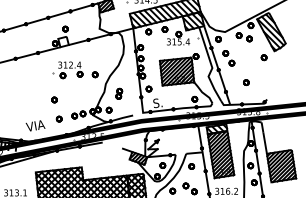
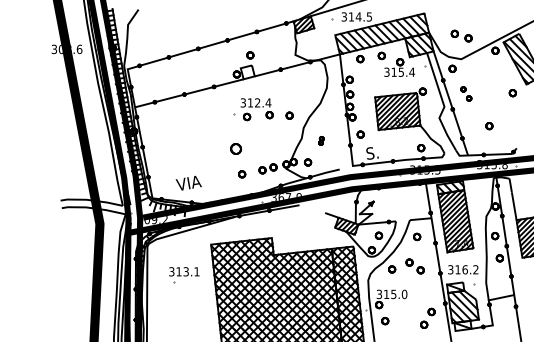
part: (244, 36) -> (461, 35), moved
part: (229, 57) -> (466, 93), size x0.7
part: (119, 93) -> (321, 140), size x0.6
part: (54, 99) -> (235, 148), size x1.6
text: (35, 125) -> (188, 182), moved
text: (95, 135) -> (289, 196), 312.5 -> 367.9

